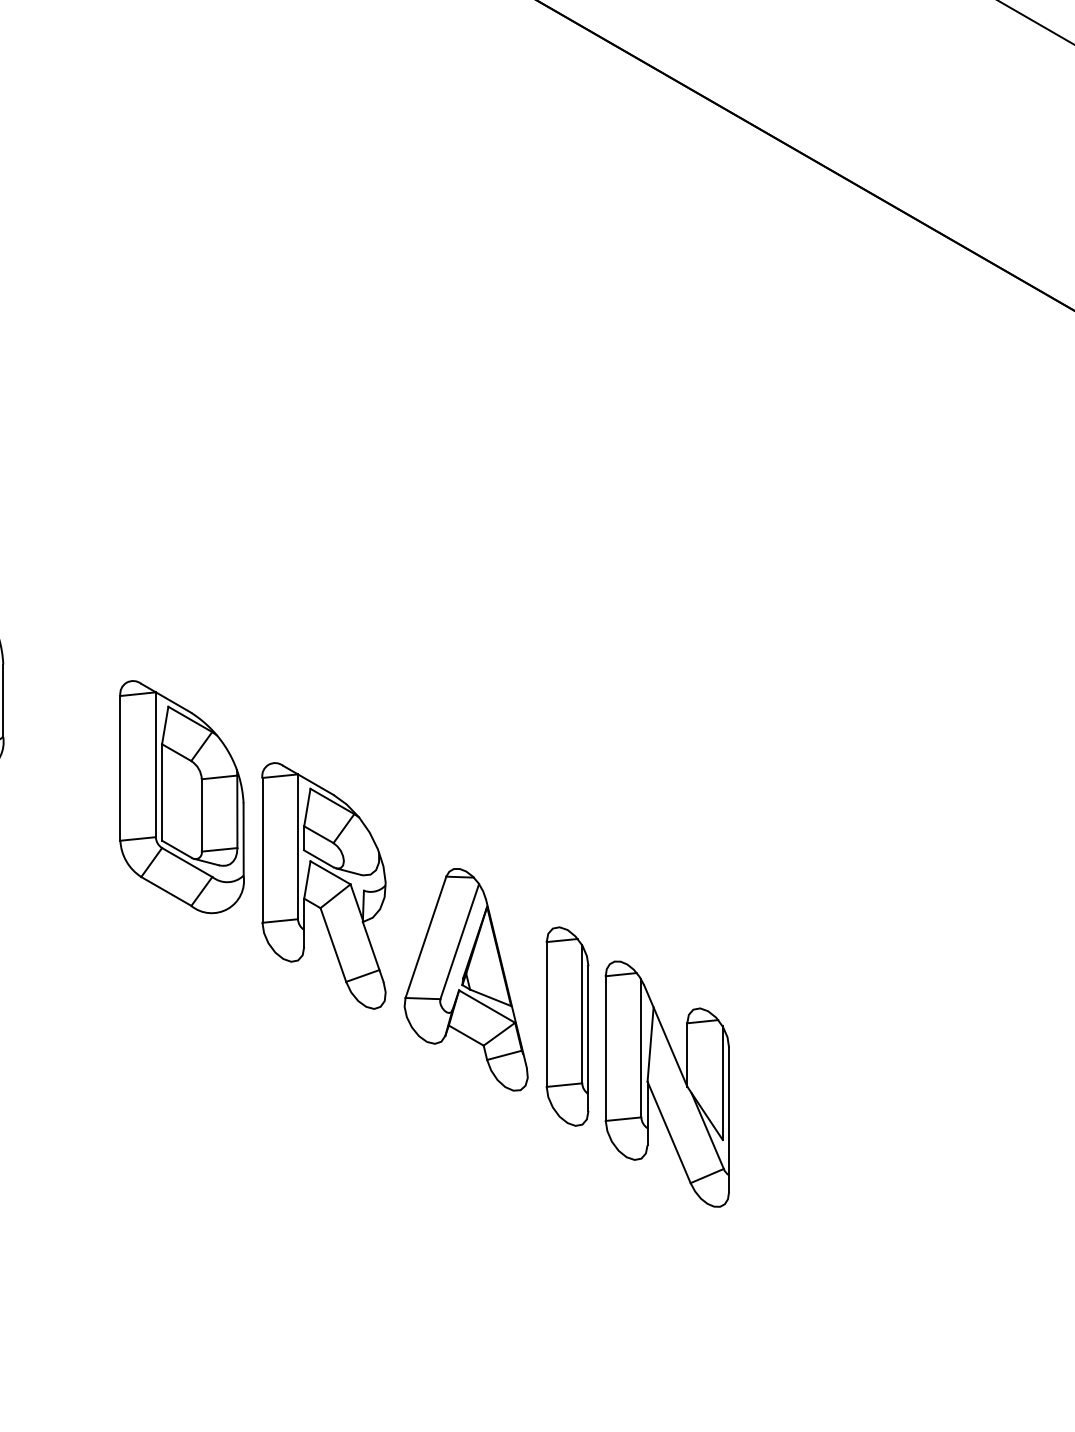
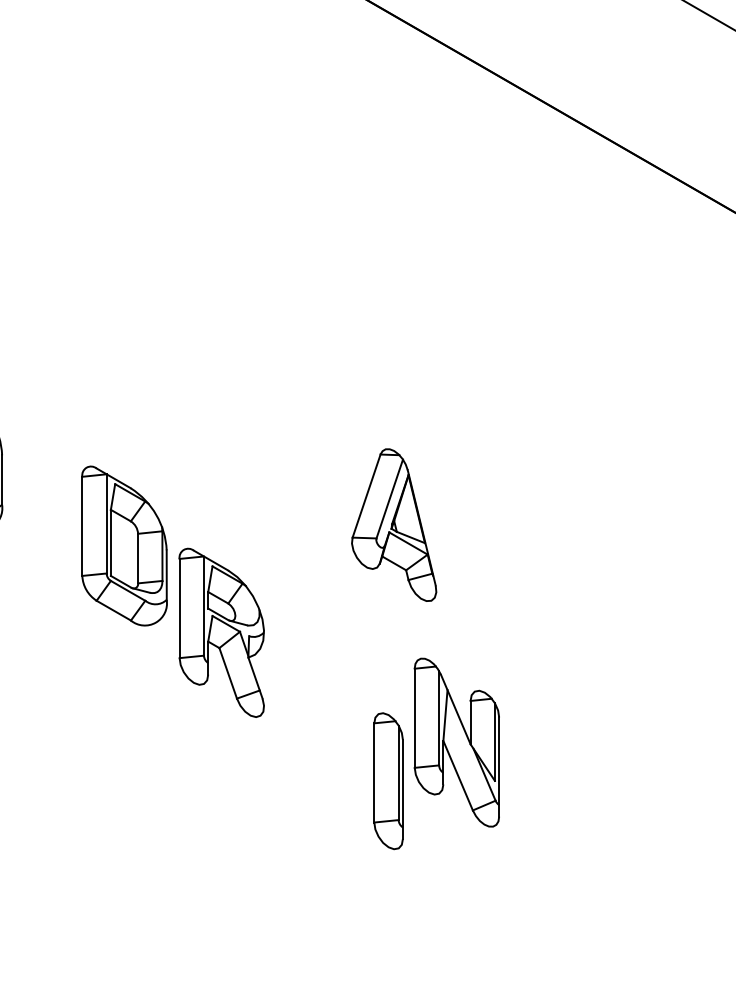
part: (323, 885) -> (221, 632), moved
part: (466, 978) -> (394, 524), moved
part: (567, 1027) -> (388, 781), moved

